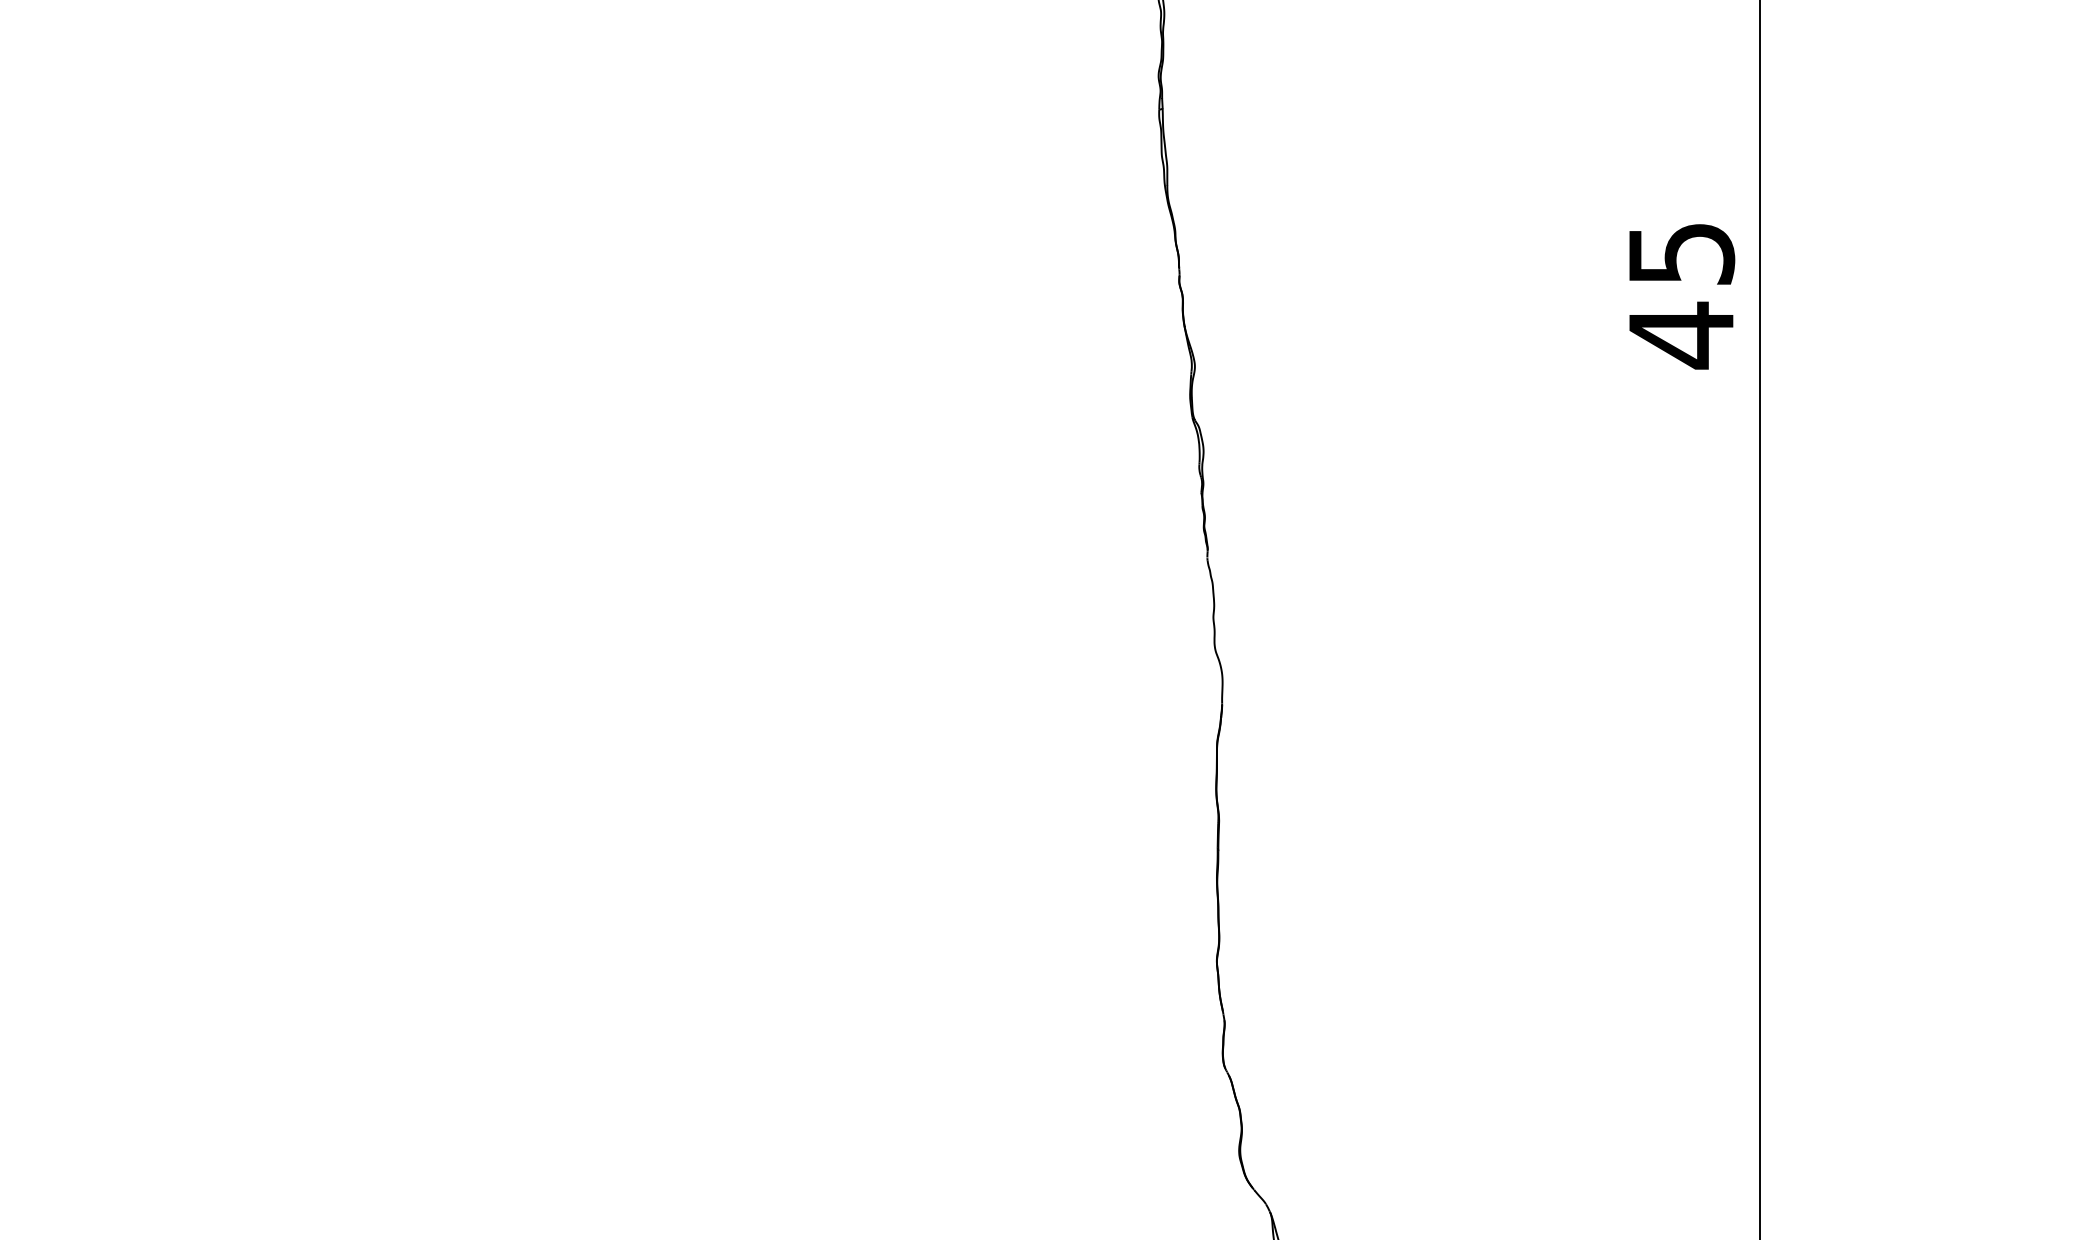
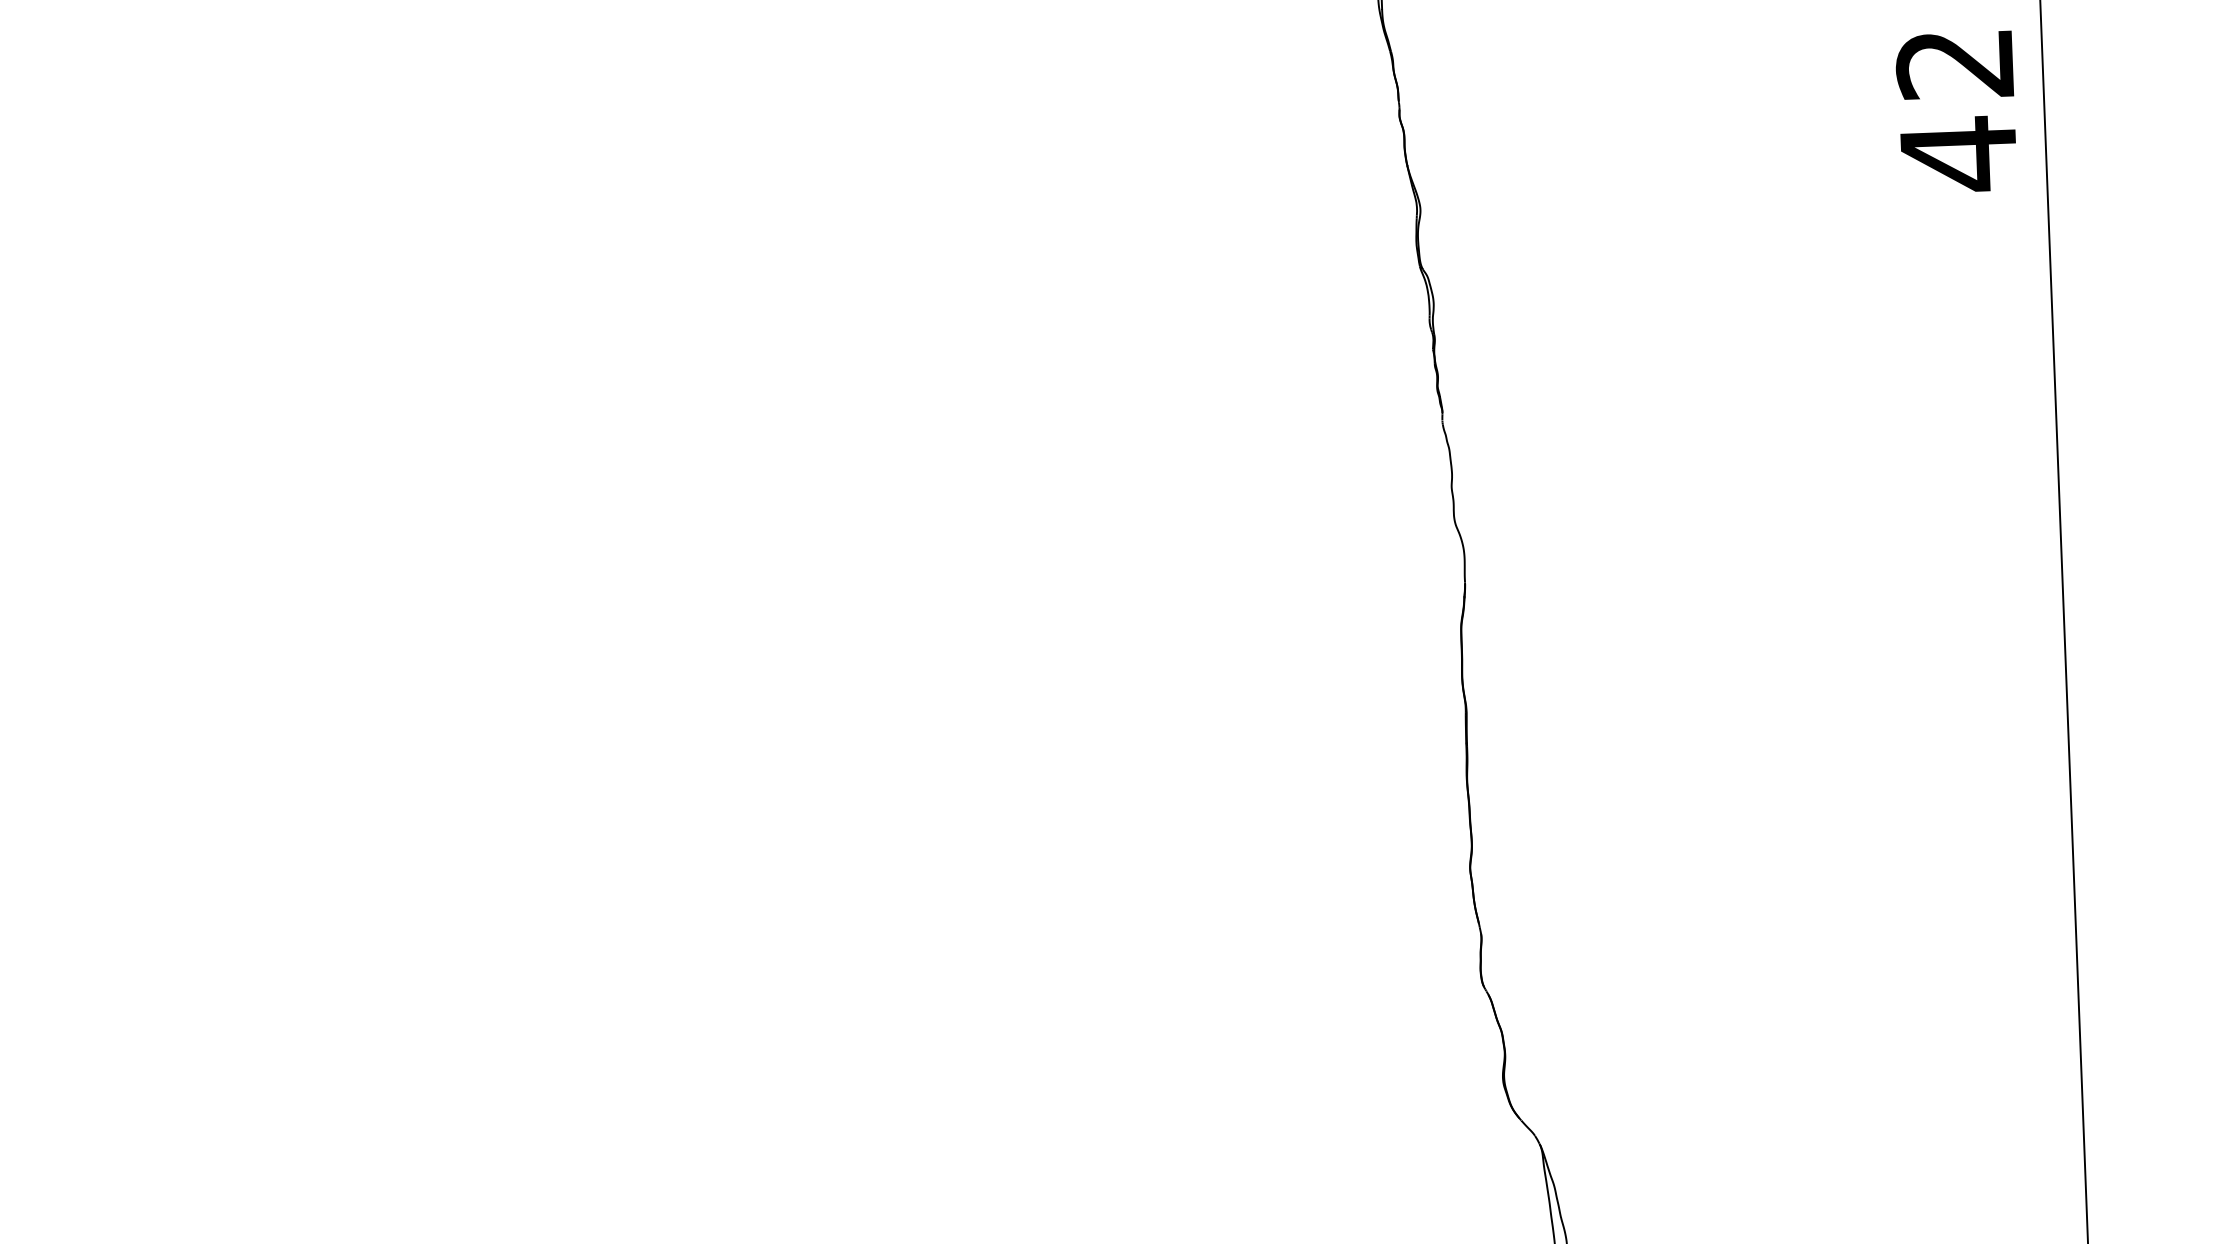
text: (1681, 254) -> (1955, 64), 45 -> 42

